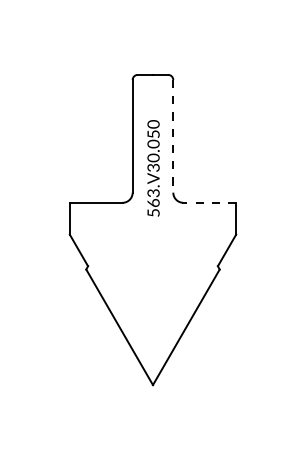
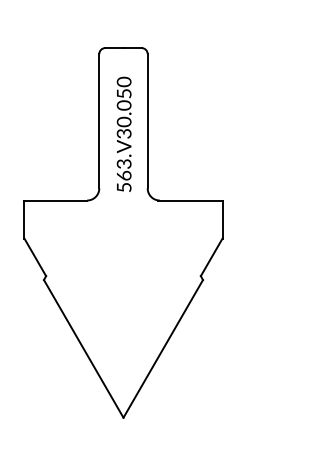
line: (173, 136) -> (147, 121), dashed -> solid
text: (153, 168) -> (124, 134), moved
line: (209, 202) -> (190, 200), dashed -> solid

